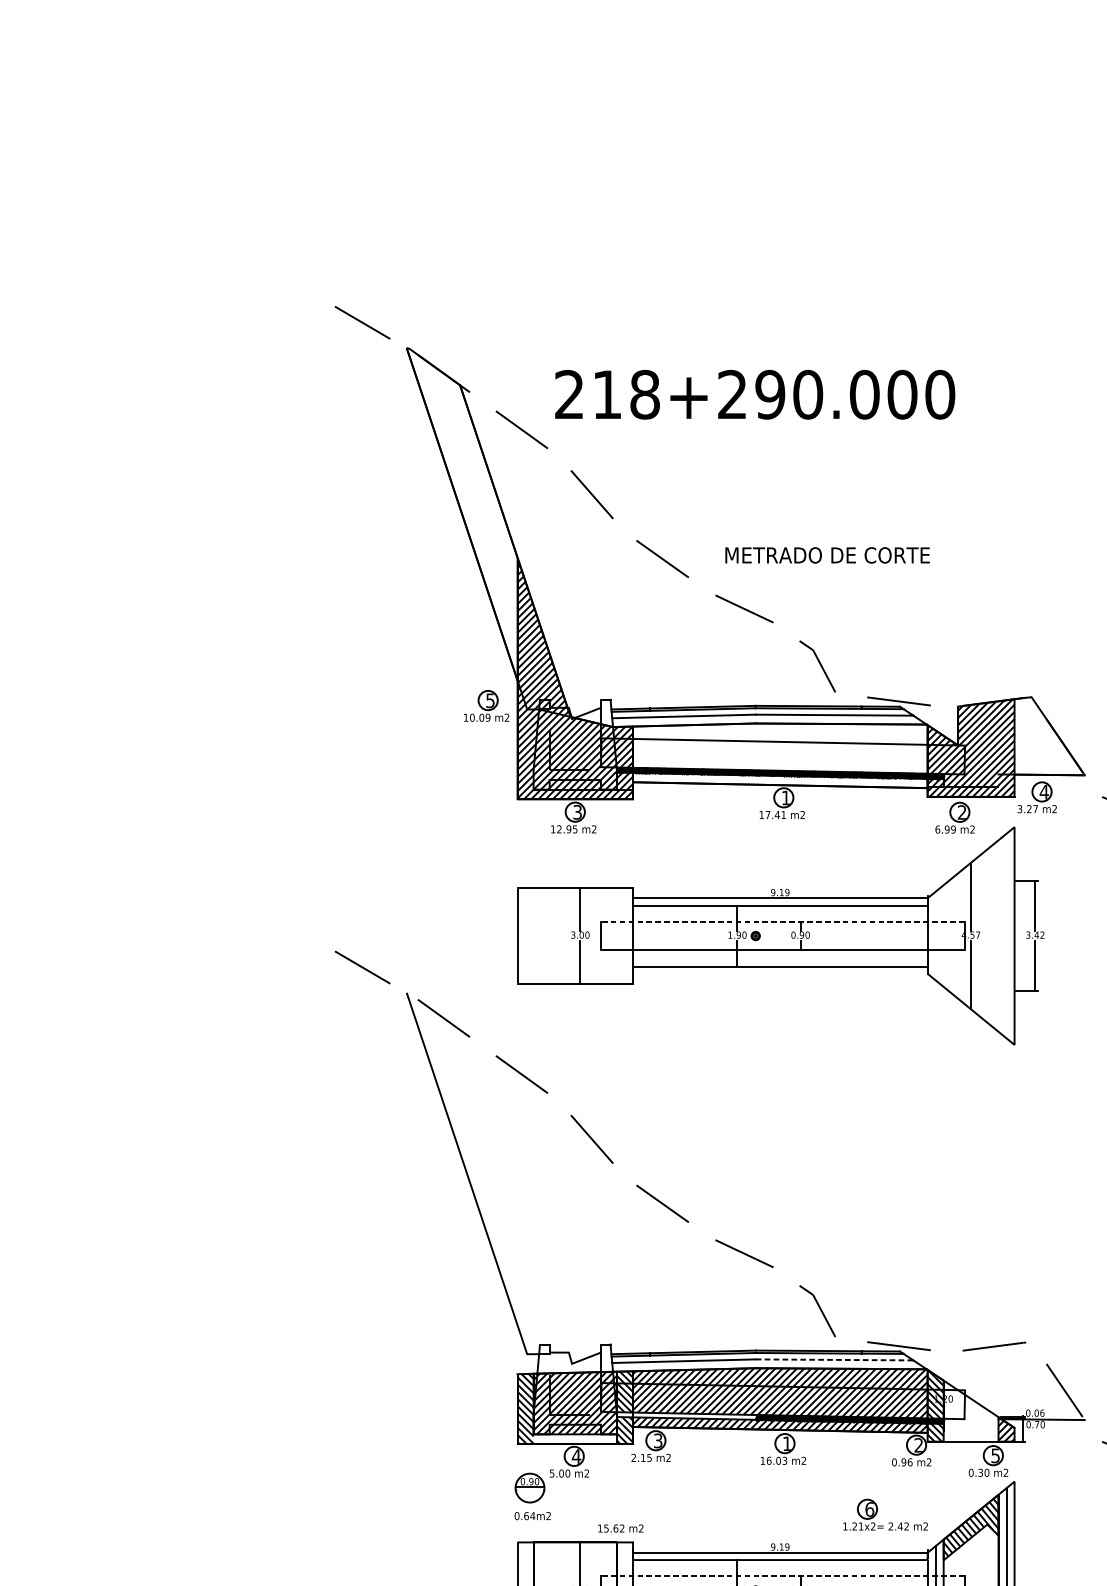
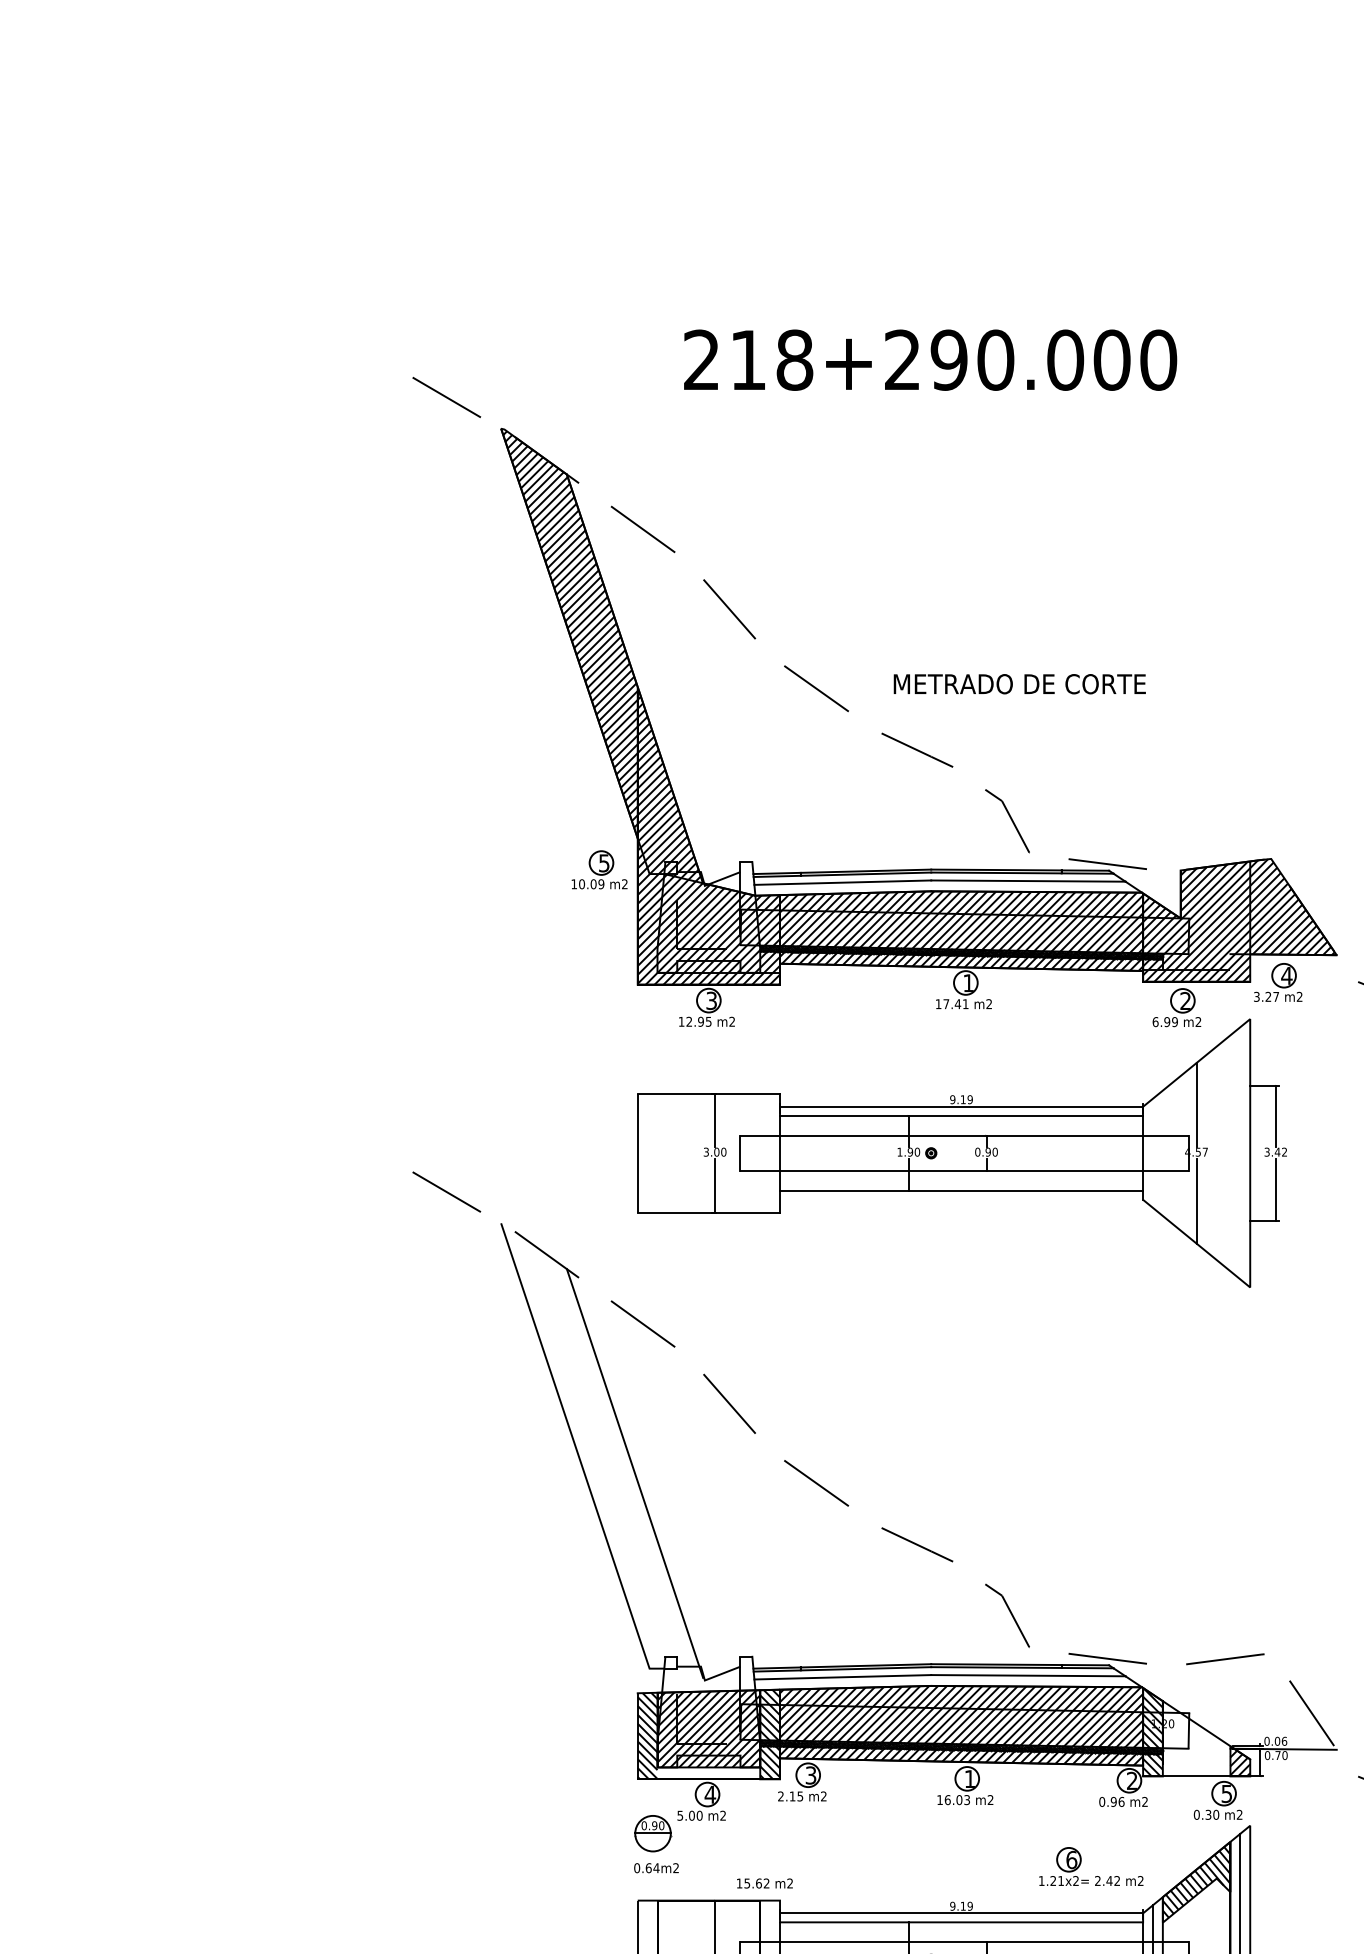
text: (755, 394) -> (930, 359), moved
hatch: (463, 513) -> (570, 632), added
hatch: (1048, 736) -> (1292, 907), added
hatch: (780, 755) -> (961, 930), added
line: (781, 921) -> (963, 1135), dashed -> solid
line: (514, 1195) -> (634, 1473), added
line: (834, 1359) -> (1028, 1675), dashed -> solid
hatch: (686, 1415) -> (845, 1744), added
line: (781, 1576) -> (963, 1942), dashed -> solid

